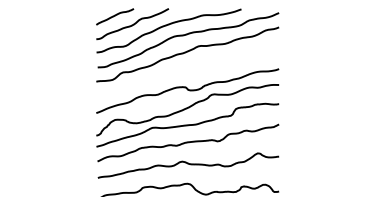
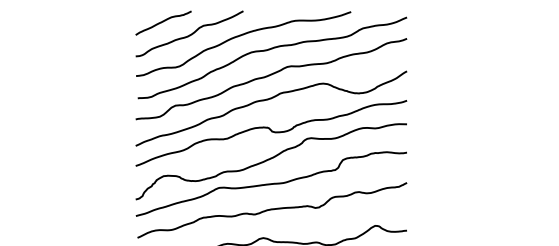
curve: (185, 69) -> (268, 101), added

